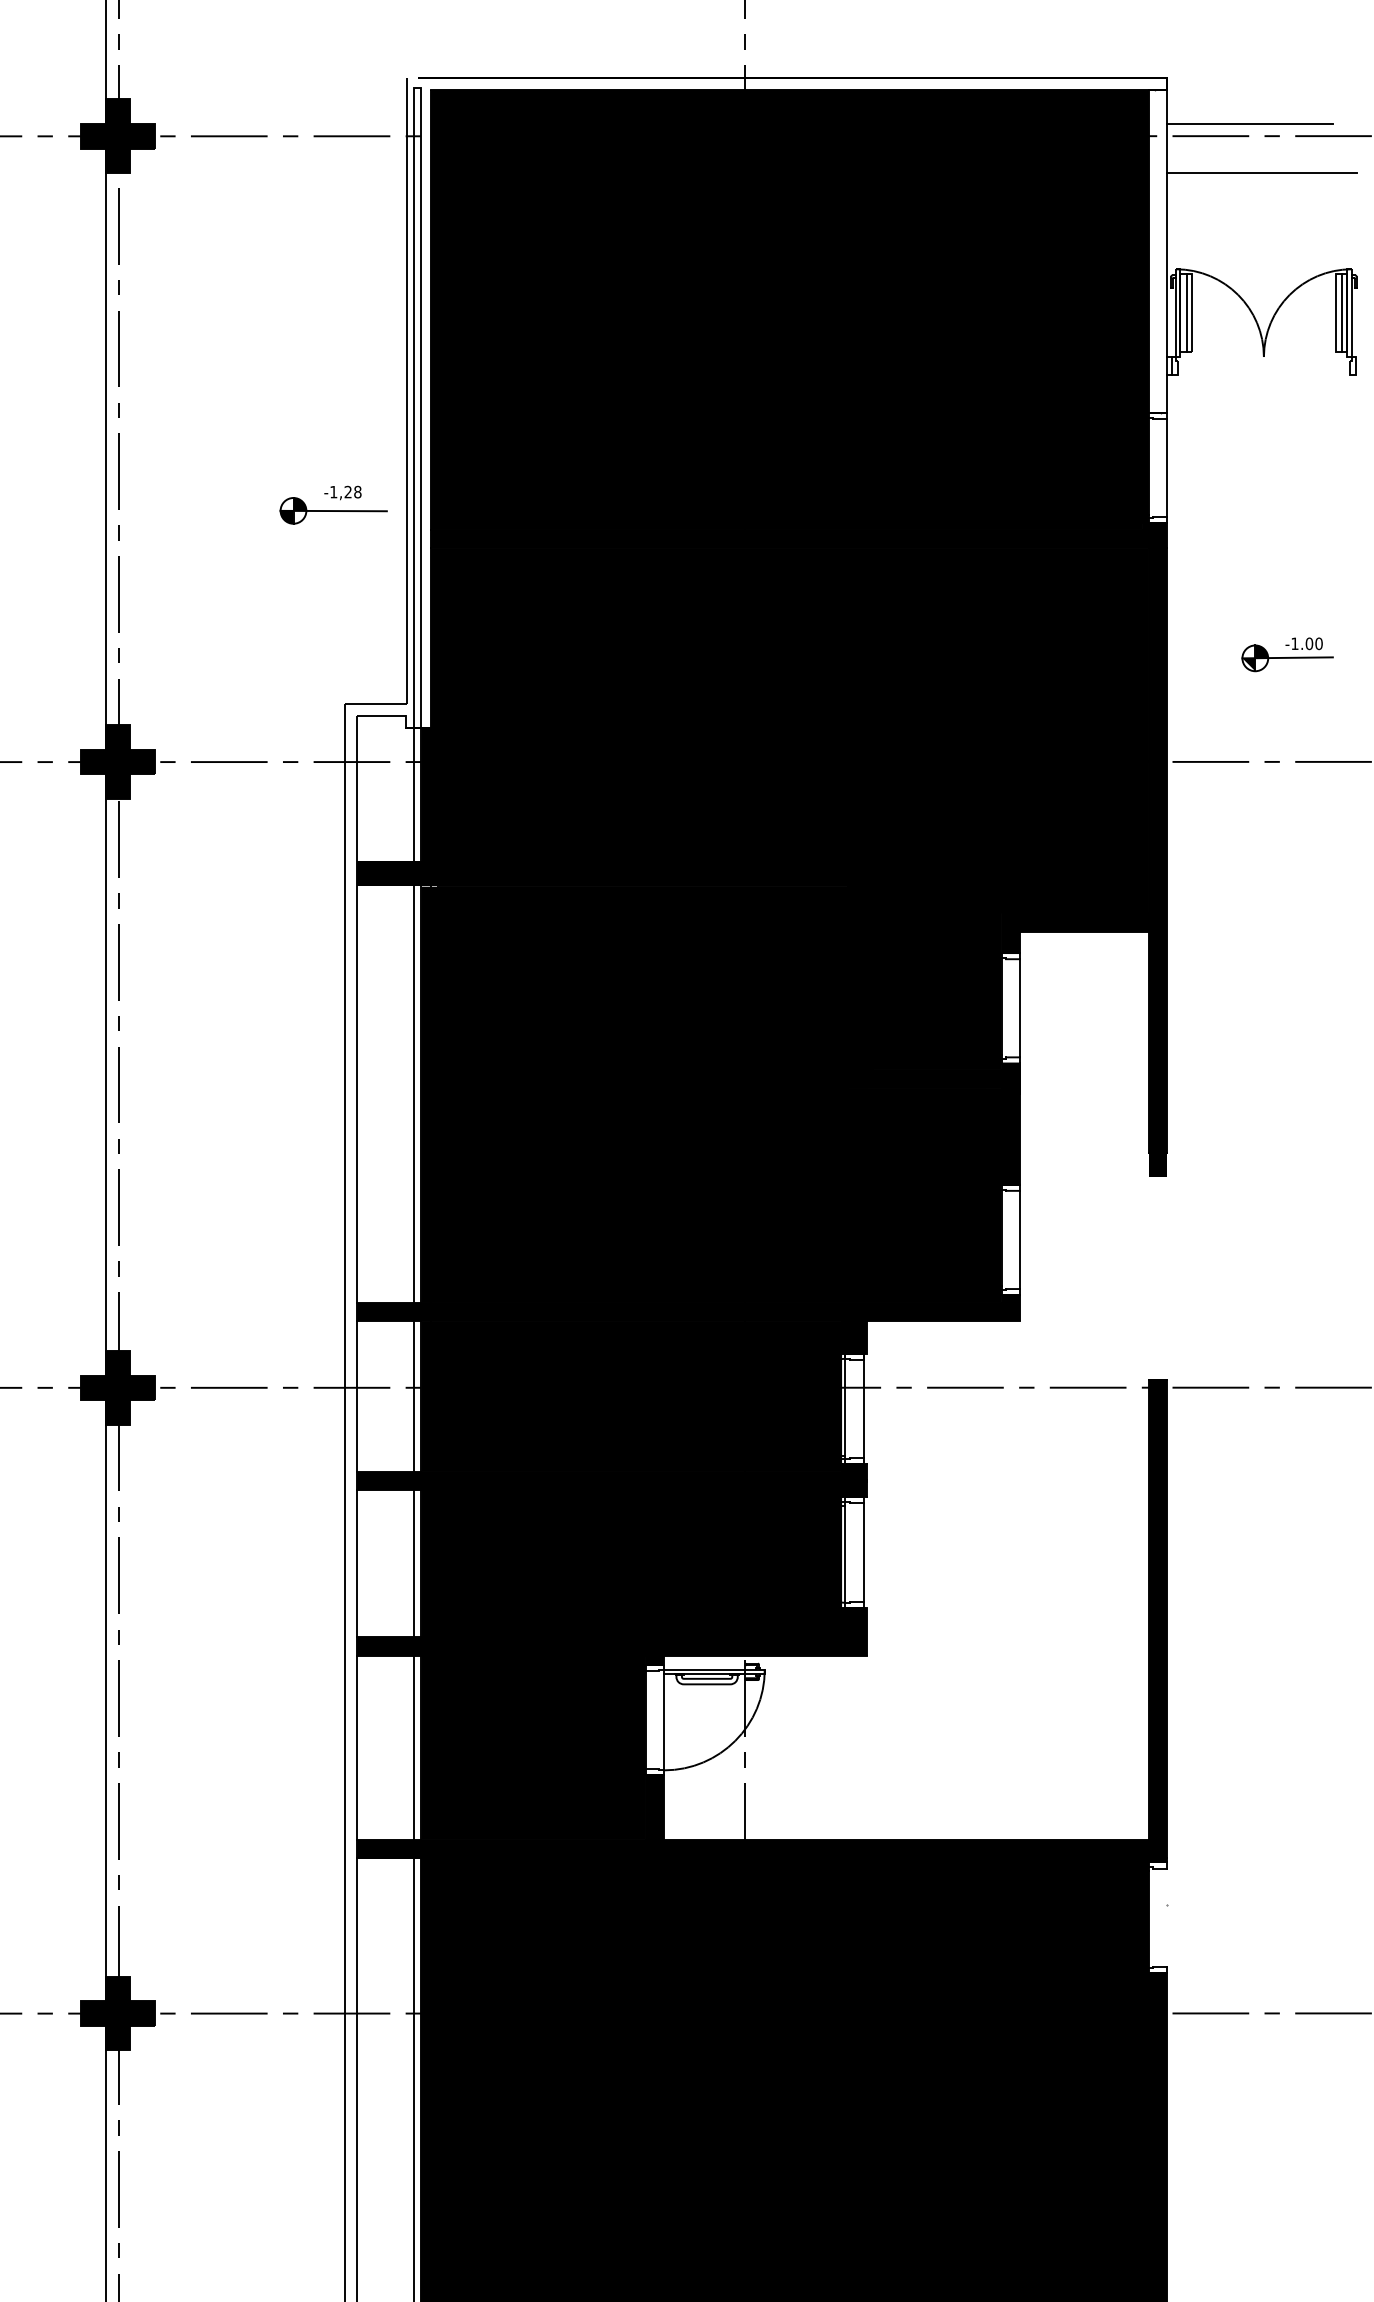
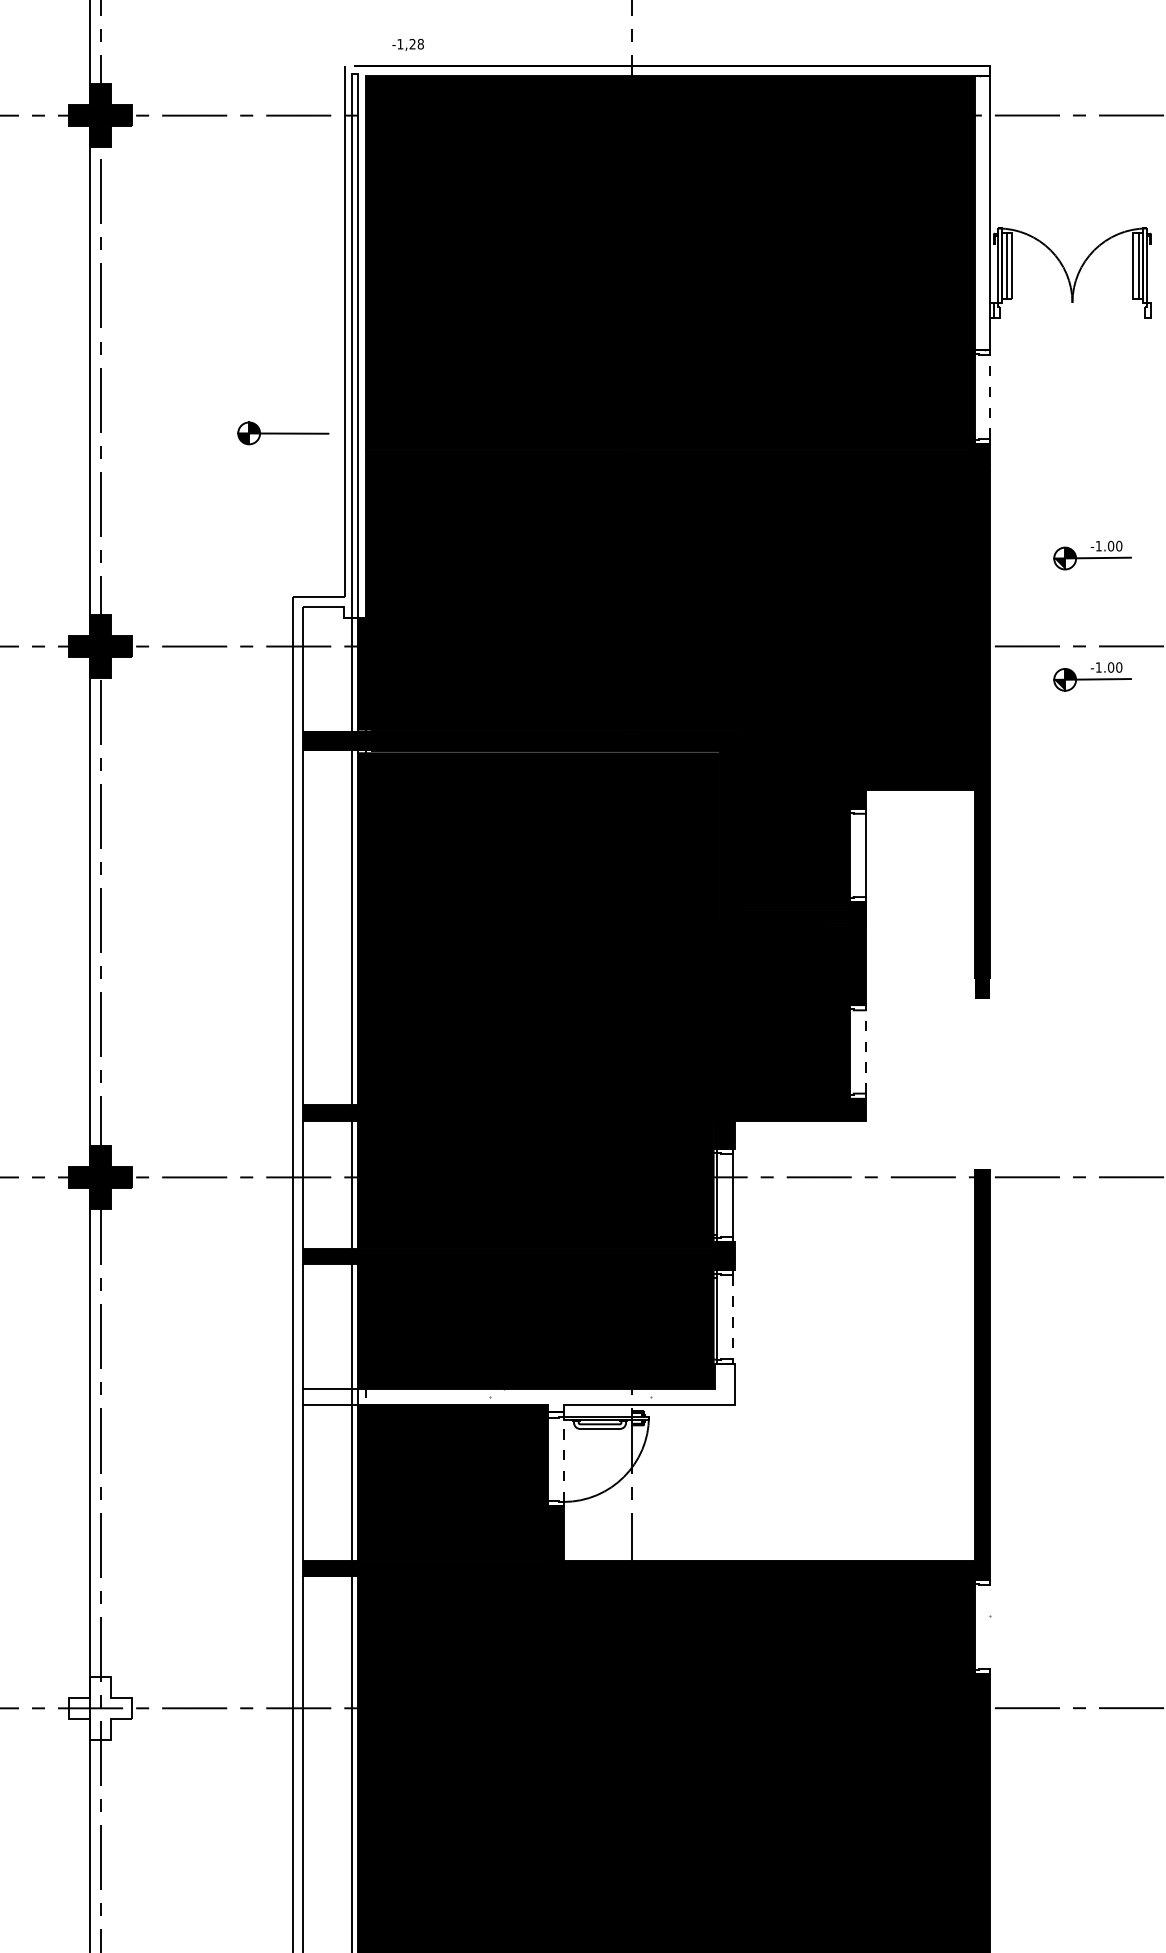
line: (1249, 123) -> (1060, 104), removed
line: (1262, 172) -> (1071, 146), removed
line: (1167, 467) -> (990, 396), solid -> dashed
text: (342, 492) -> (407, 44), moved
part: (1287, 797) -> (1092, 676), added
line: (1019, 1239) -> (865, 1051), solid -> dashed
line: (863, 1552) -> (732, 1317), solid -> dashed
fill: (611, 1635) -> (518, 1387), removed
line: (664, 1721) -> (563, 1460), solid -> dashed
fill: (117, 2013) -> (99, 1708), removed

